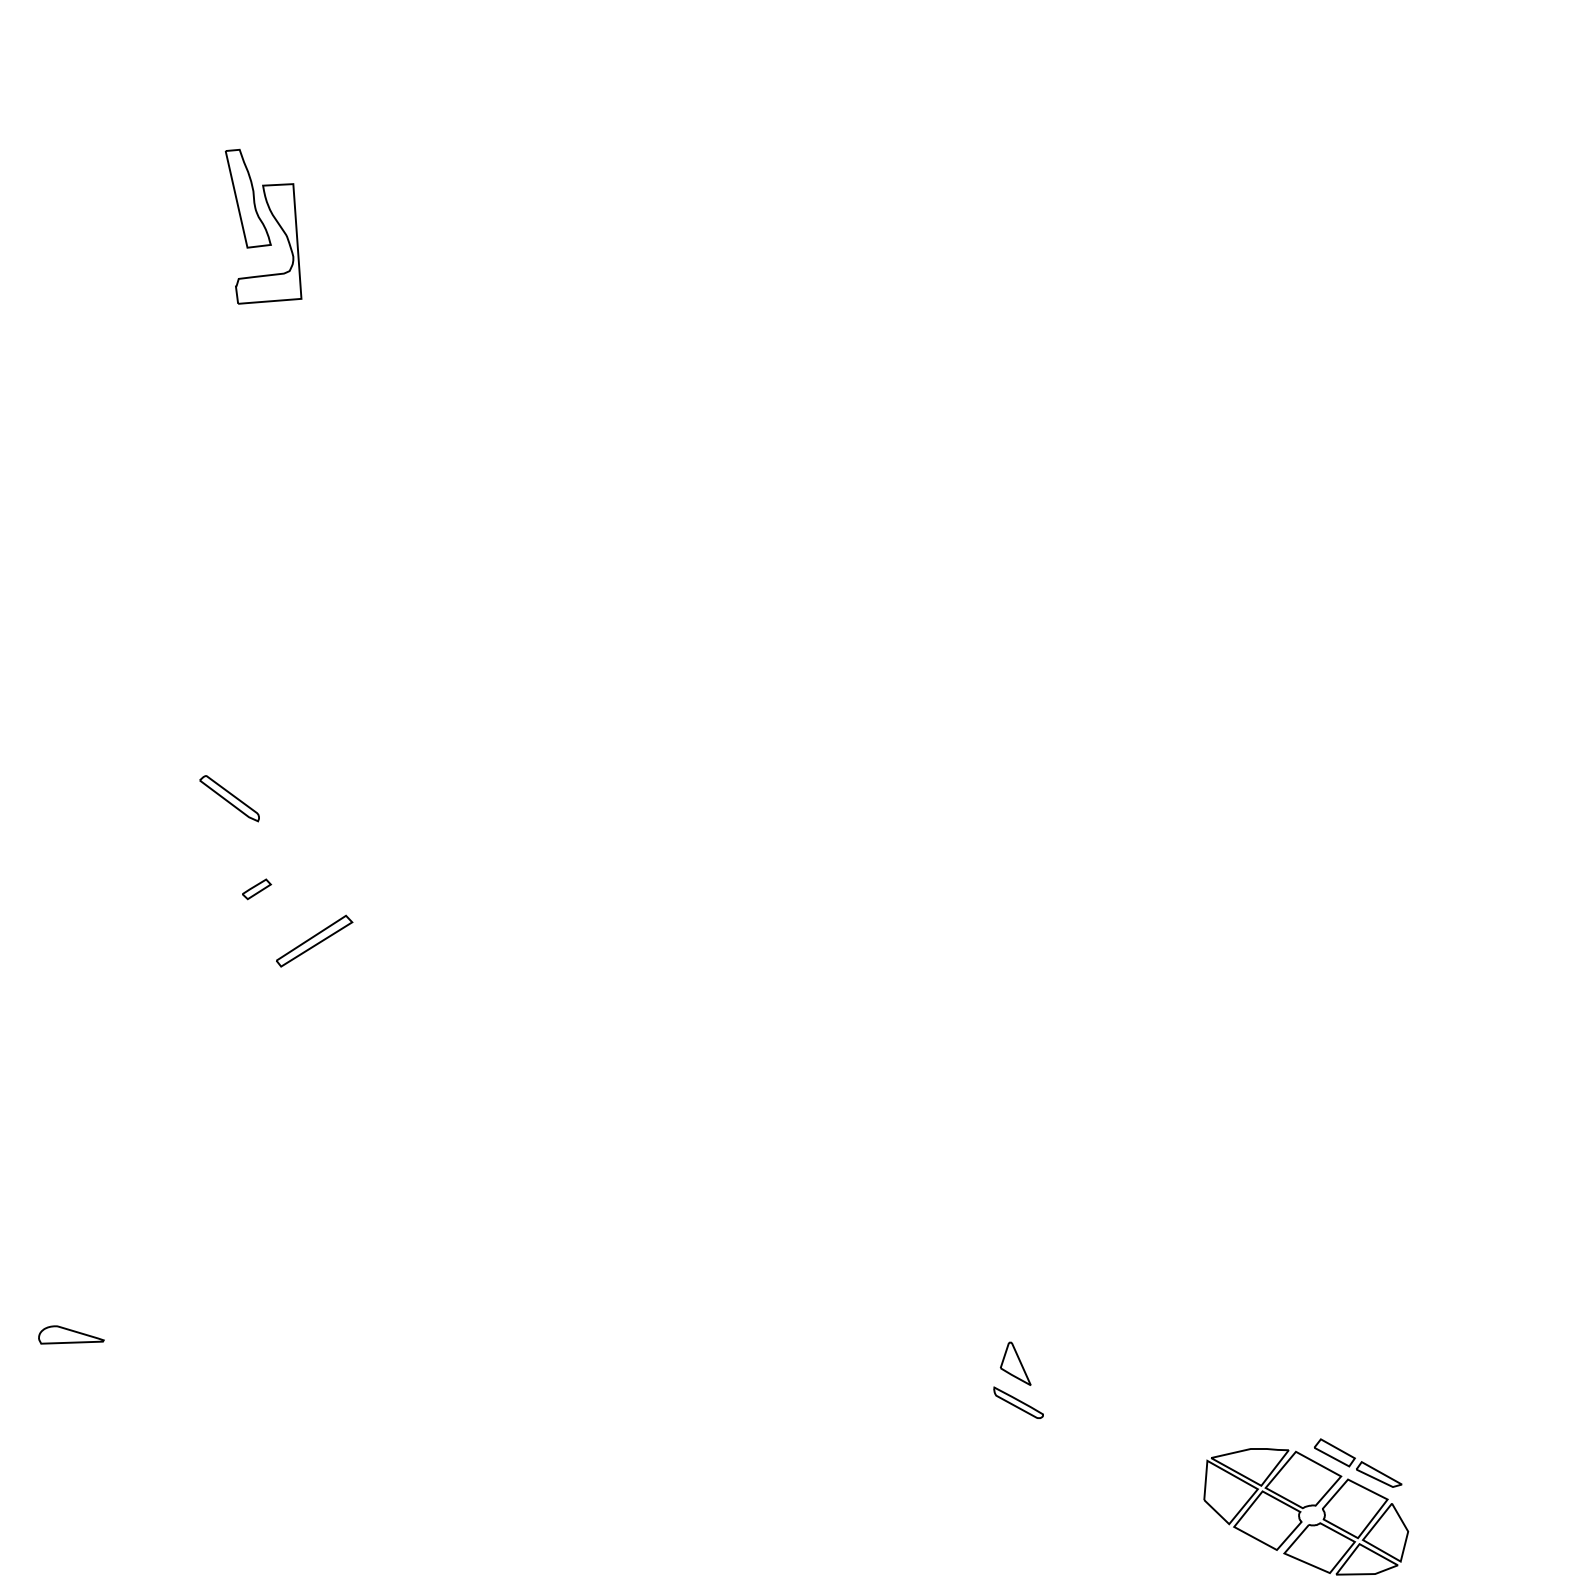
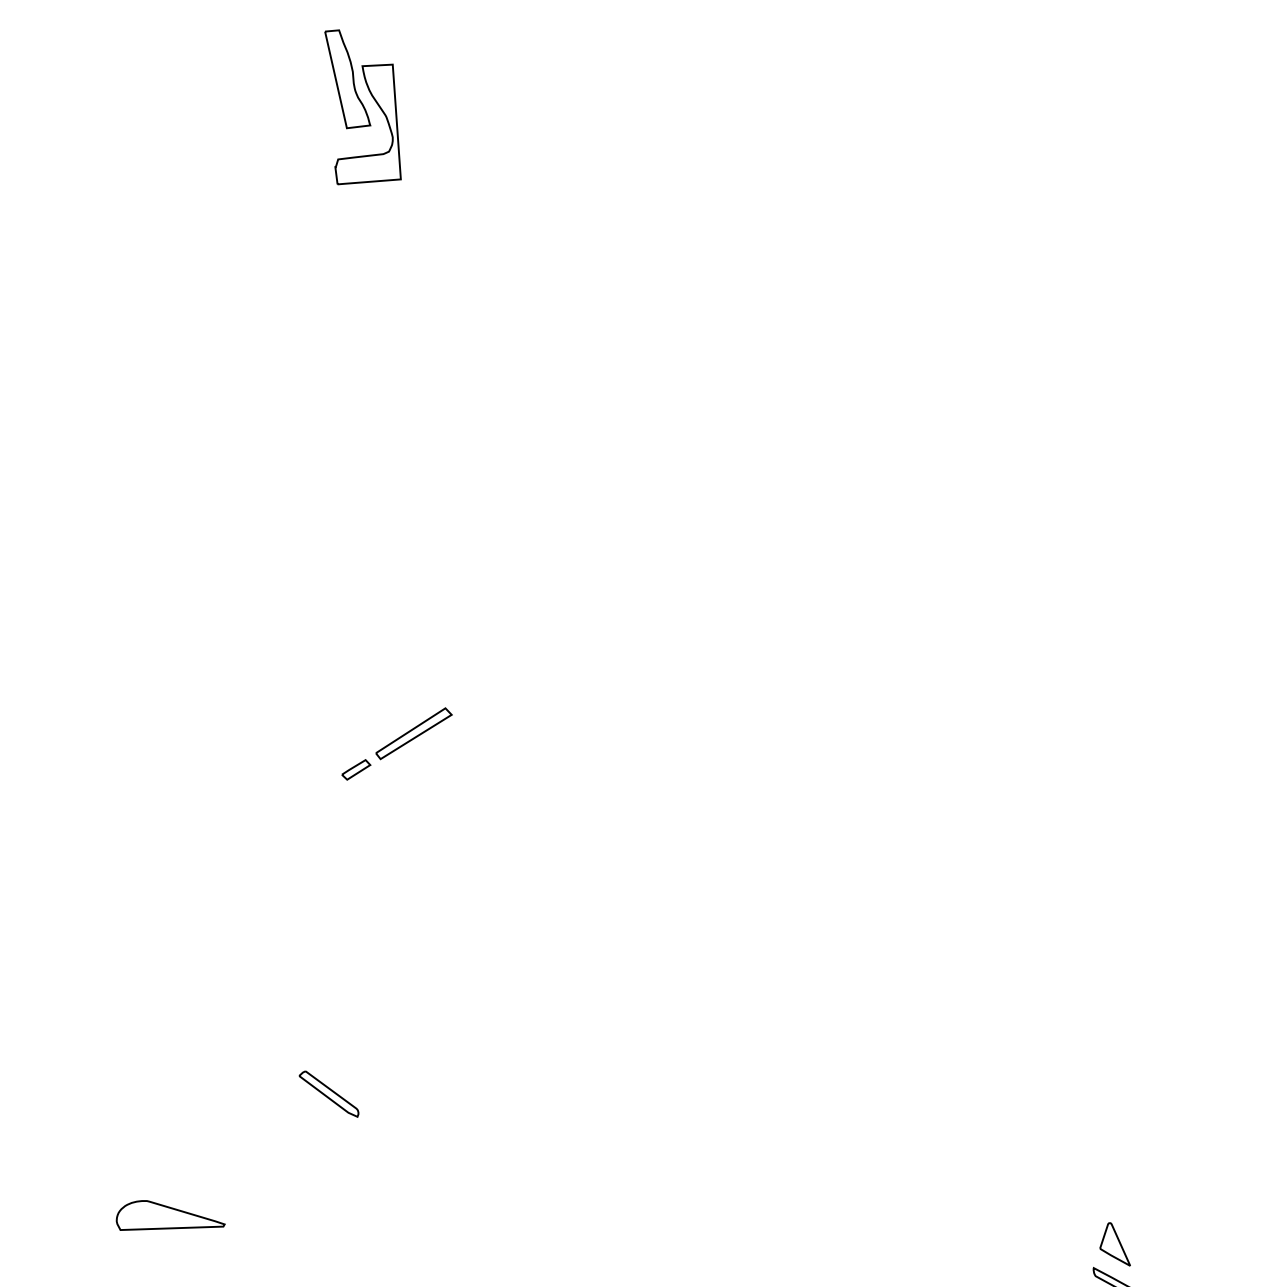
part: (229, 798) -> (328, 1094), moved
part: (314, 940) -> (413, 733), moved
part: (71, 1334) -> (170, 1215), size x1.67

